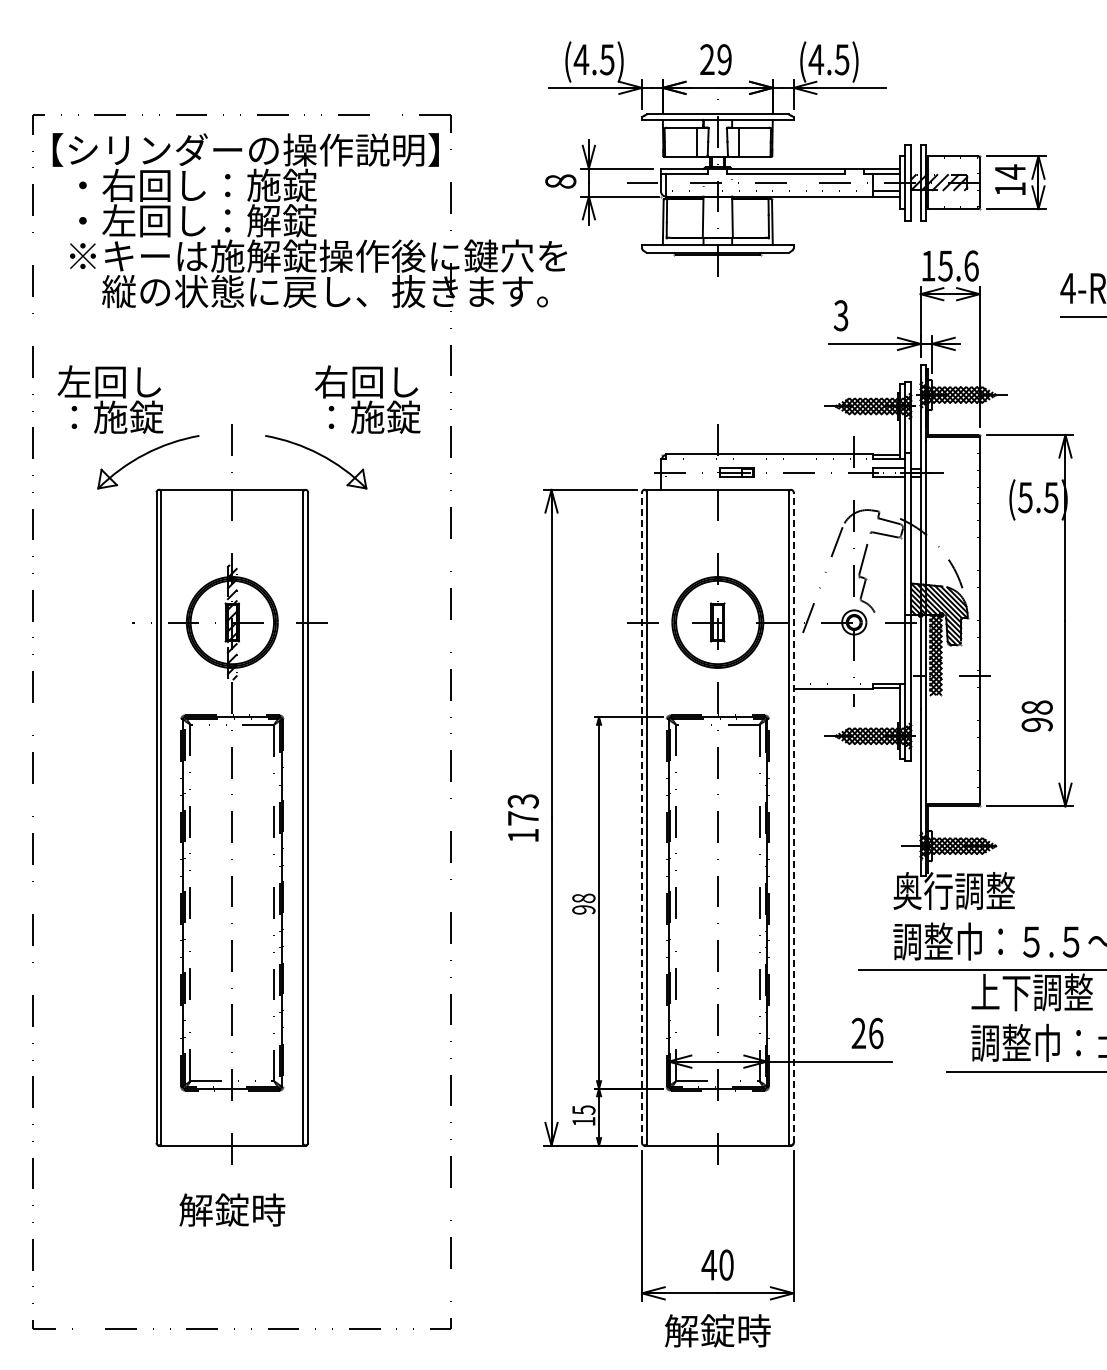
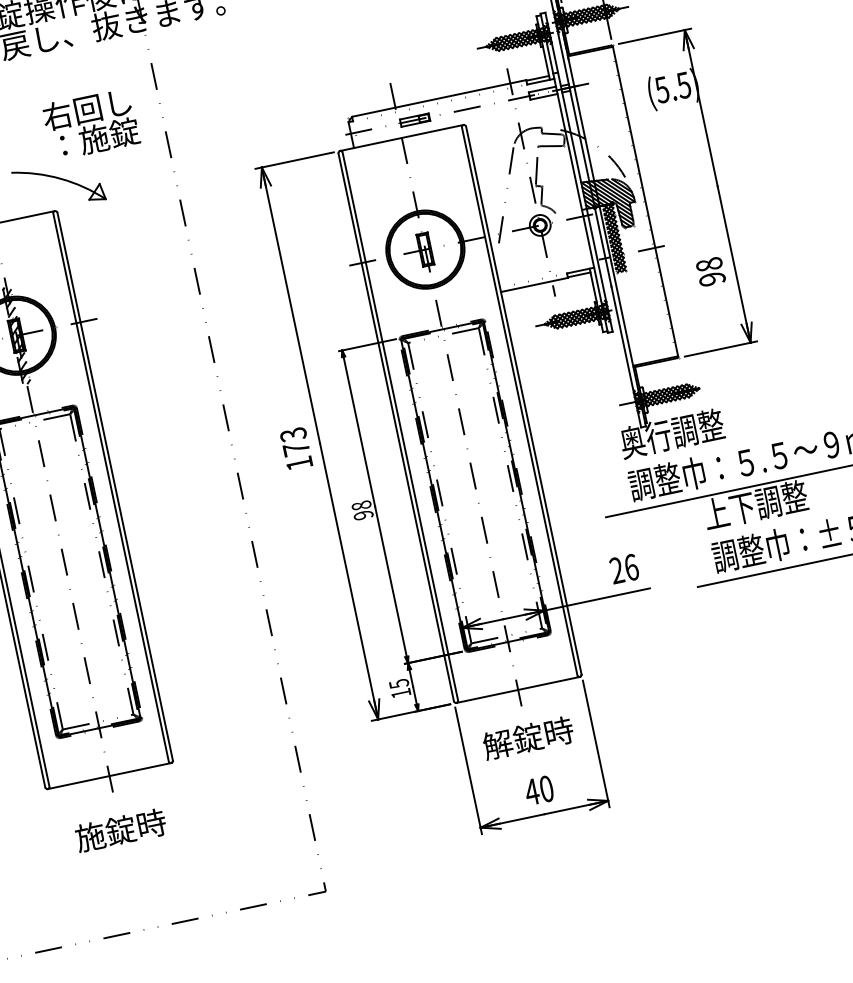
line: (642, 817) -> (396, 427), dashed -> solid
line: (793, 817) -> (523, 400), dashed -> solid
text: (195, 1209) -> (89, 836), 解錠時 -> 施錠時
text: (717, 1330) -> (528, 737), moved

